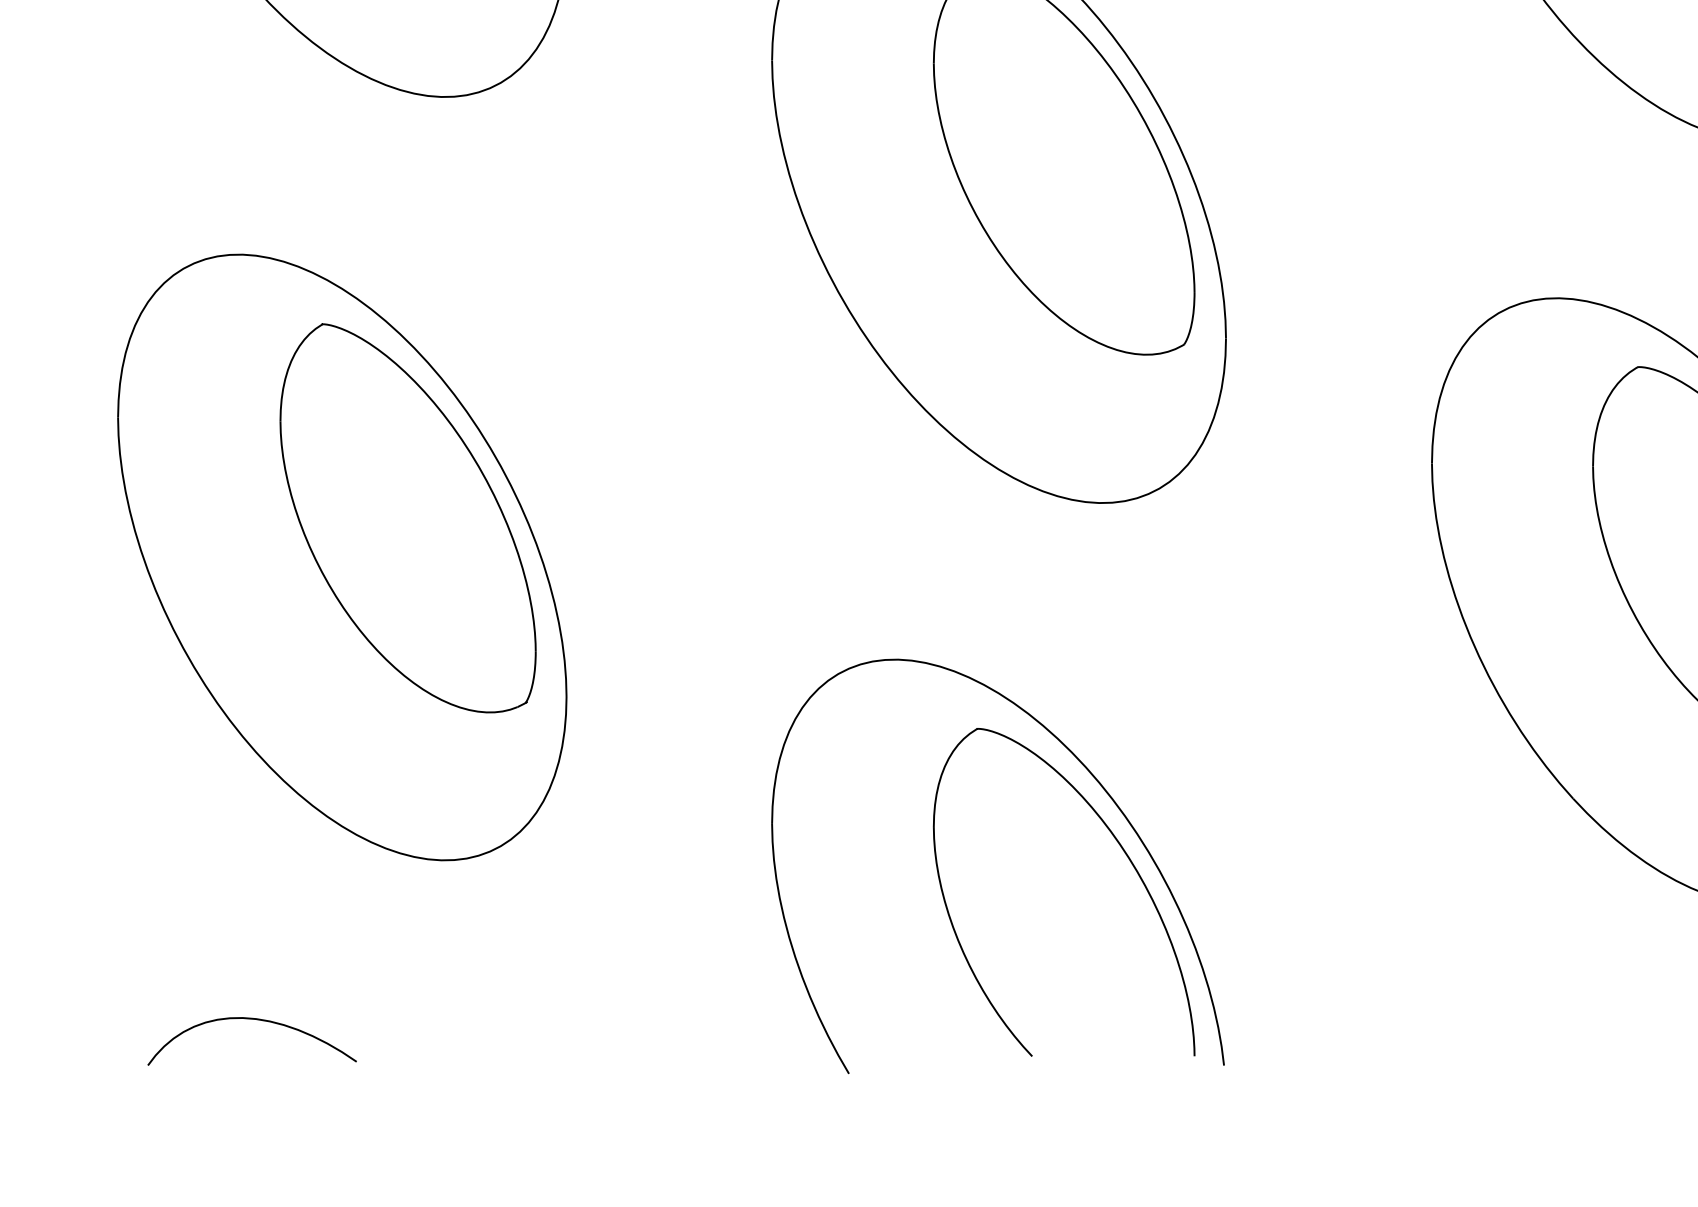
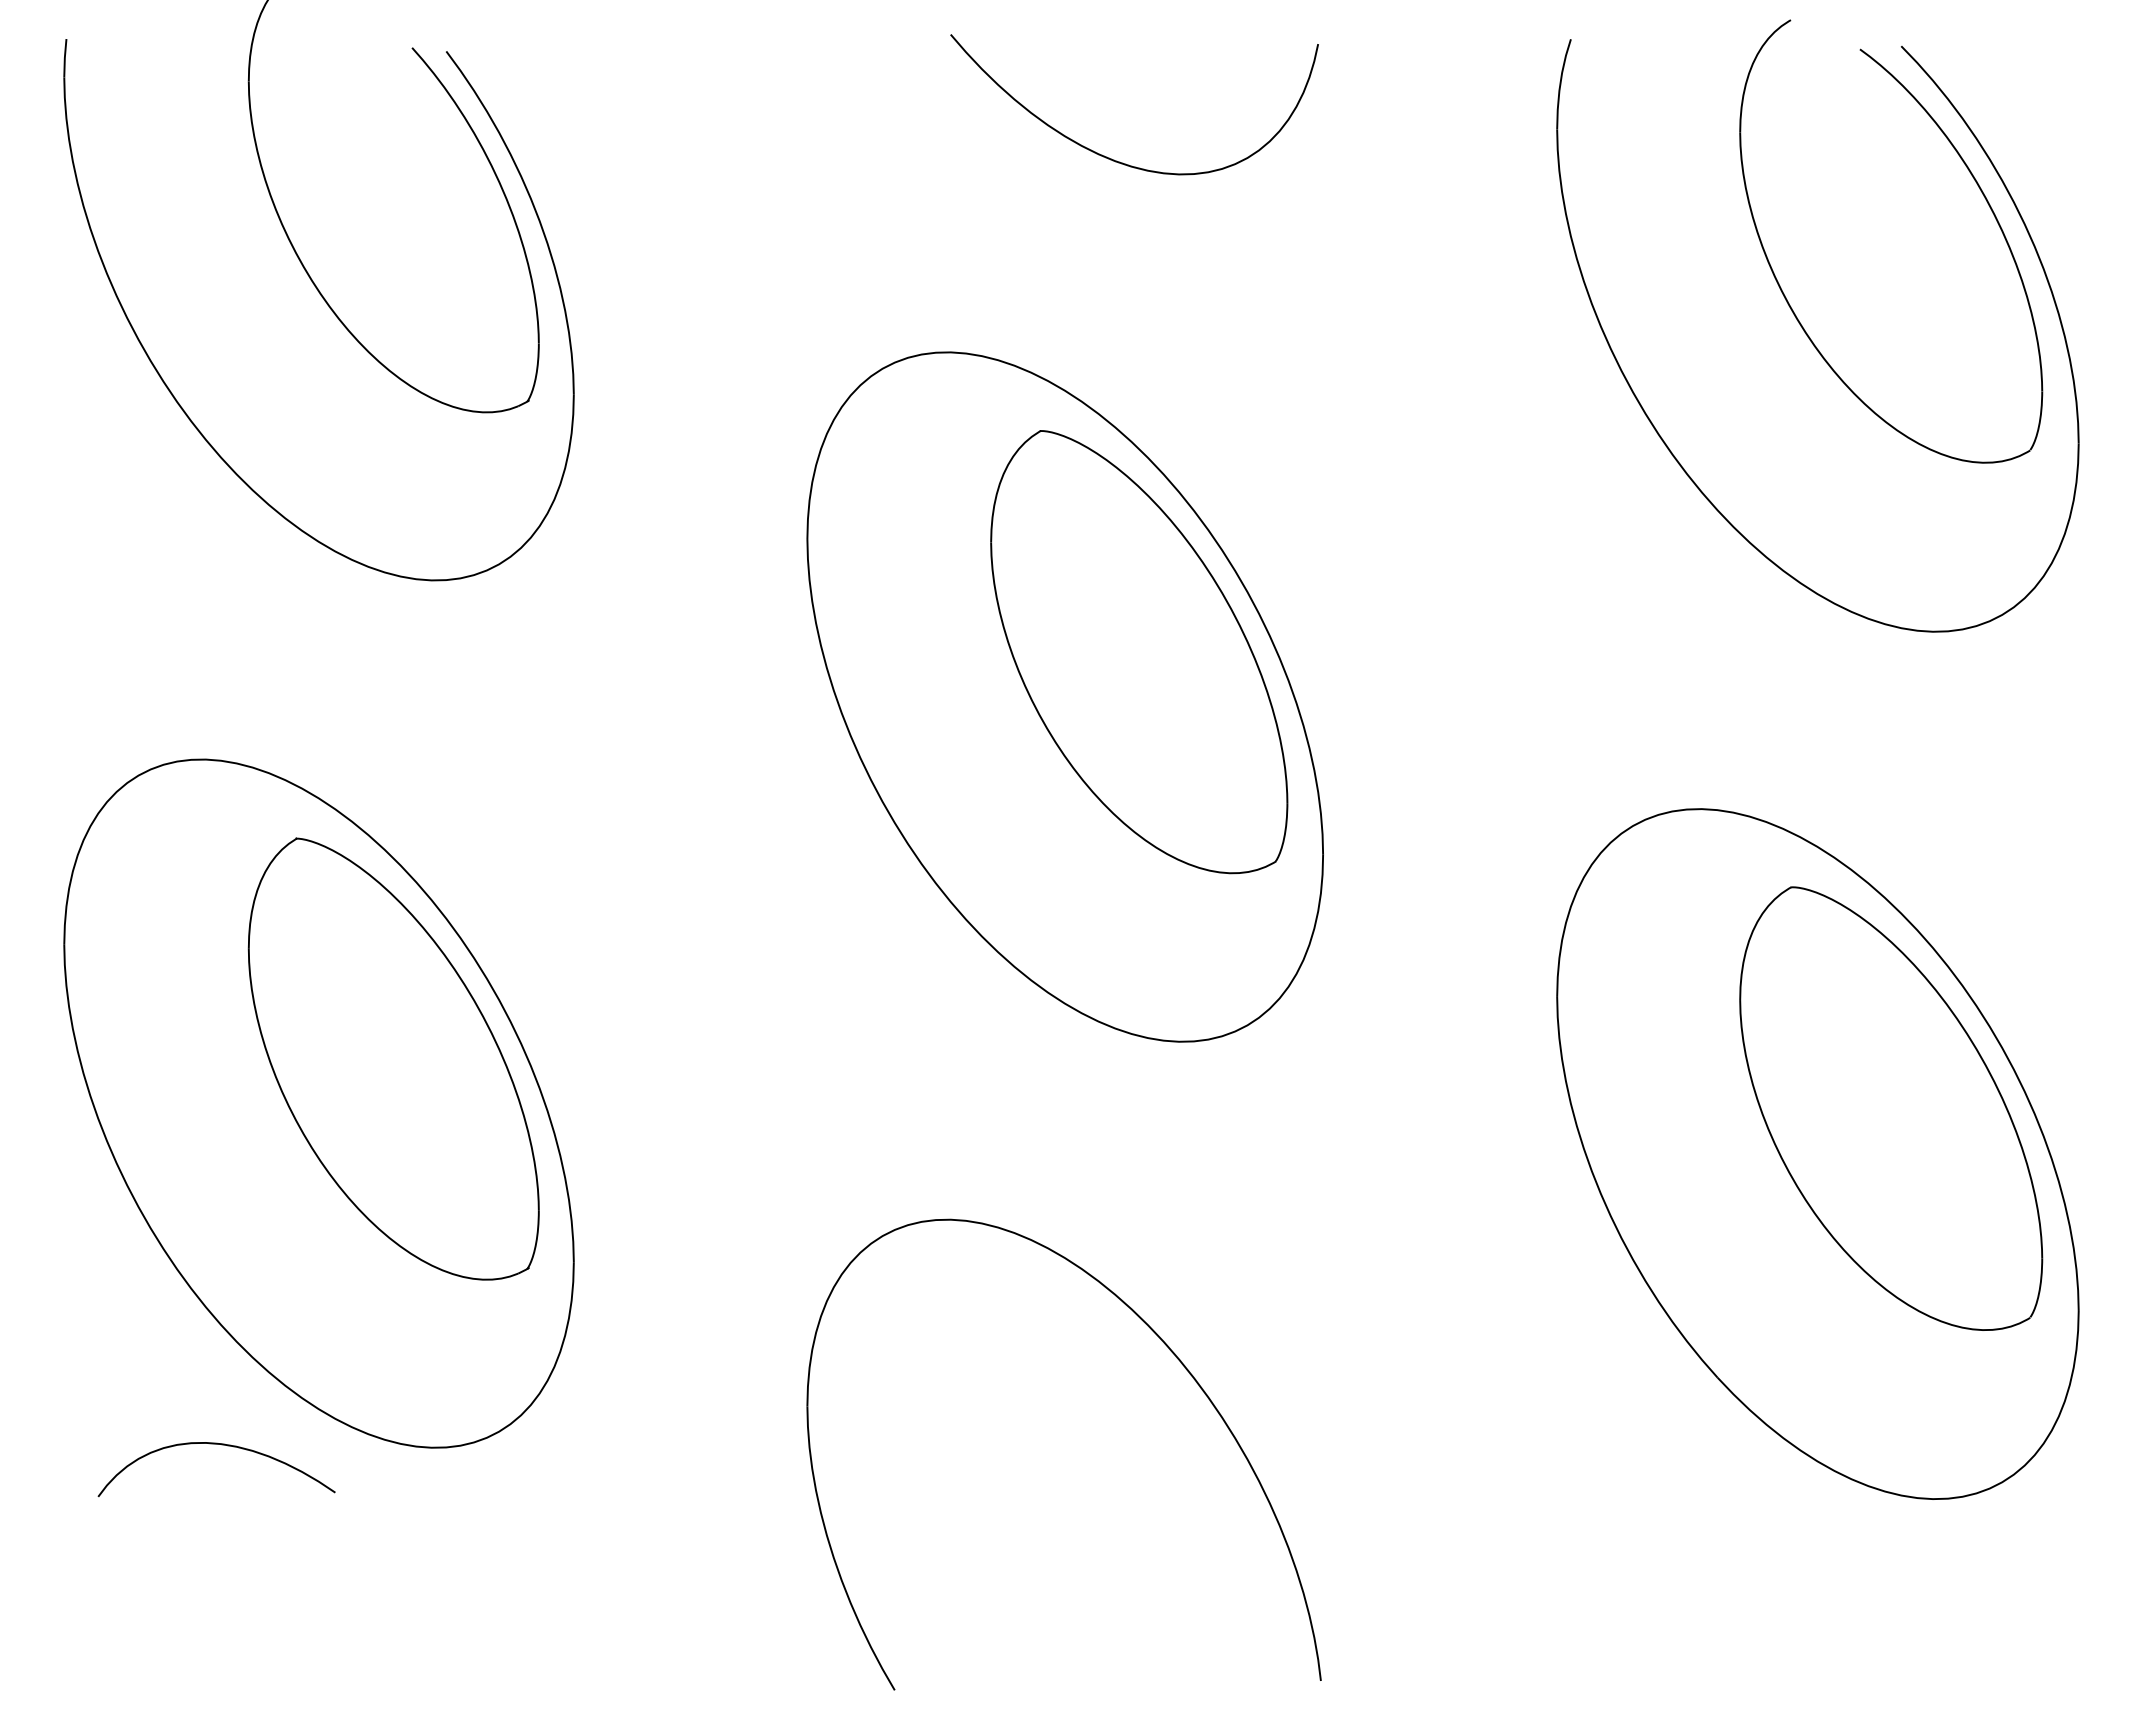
part: (1123, 851) -> (1206, 1437), removed
curve: (256, 1020) -> (221, 1445), moved

